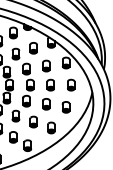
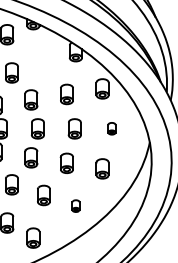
part: (33, 48) -> (43, 62), removed
part: (71, 84) -> (112, 127), size x0.6
part: (51, 127) -> (76, 205), size x0.6

